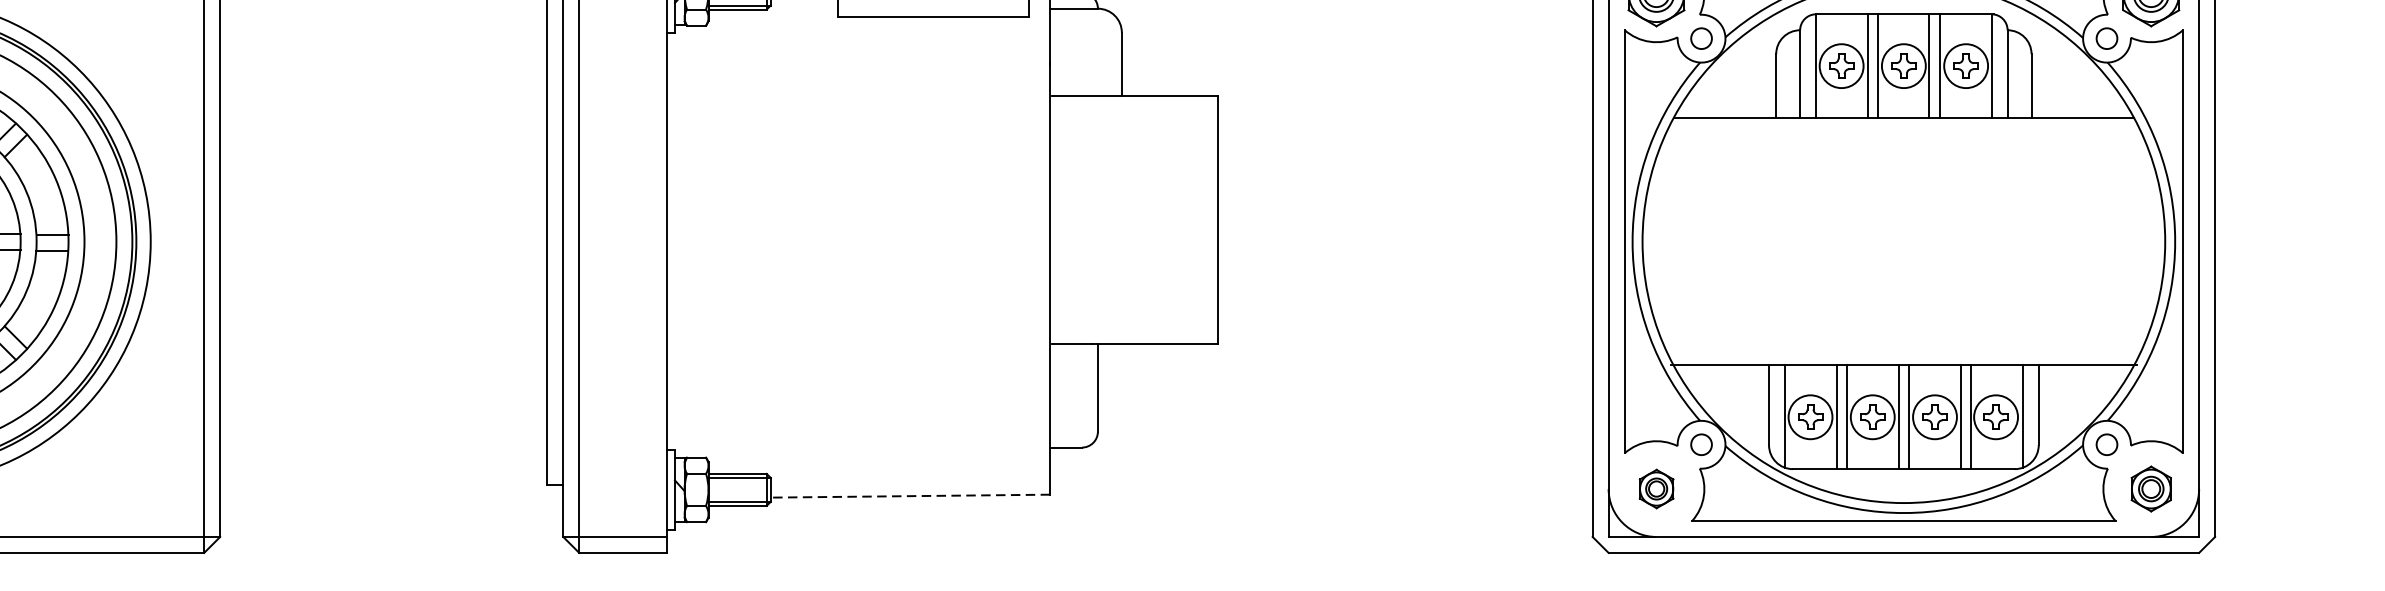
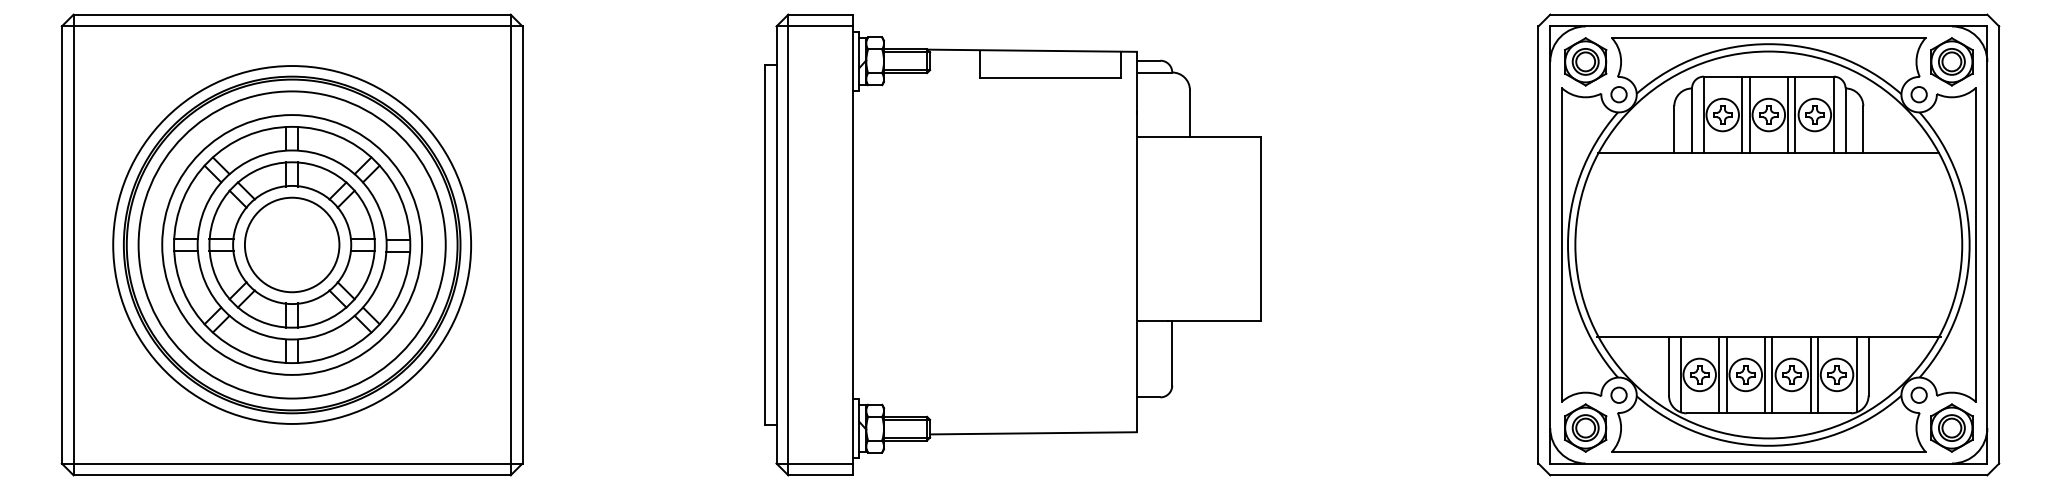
part: (1656, 488) -> (1585, 427), size x1.67
part: (2150, 488) -> (1951, 427), size x1.43
line: (909, 496) -> (1032, 433), dashed -> solid

